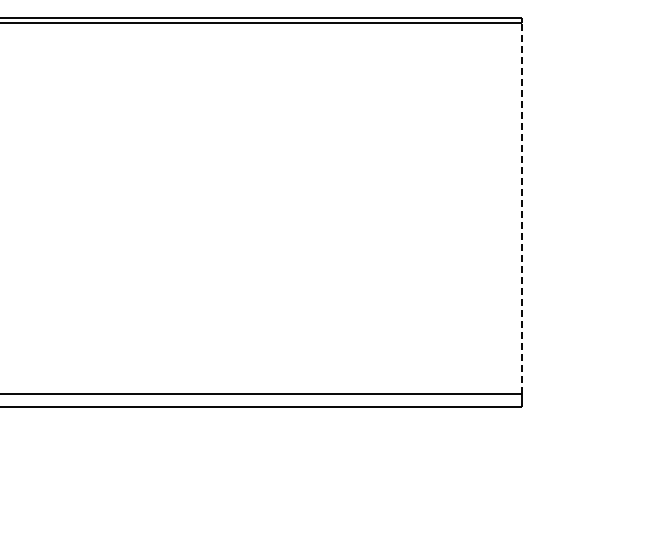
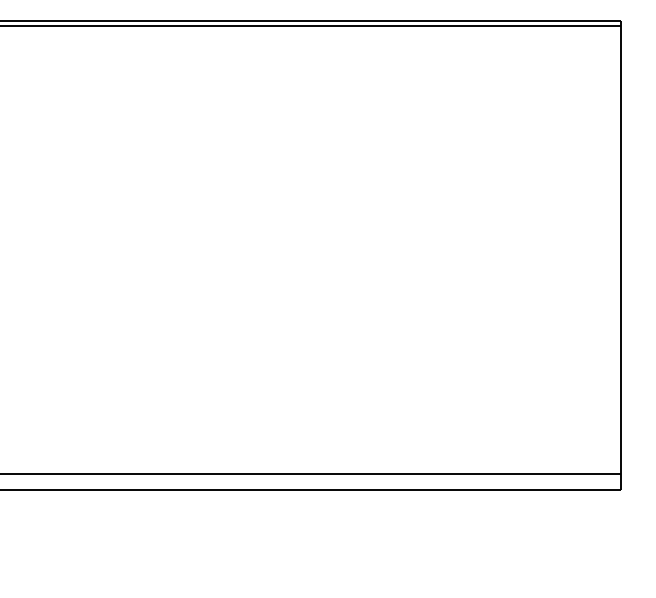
line: (522, 207) -> (621, 249), dashed -> solid

